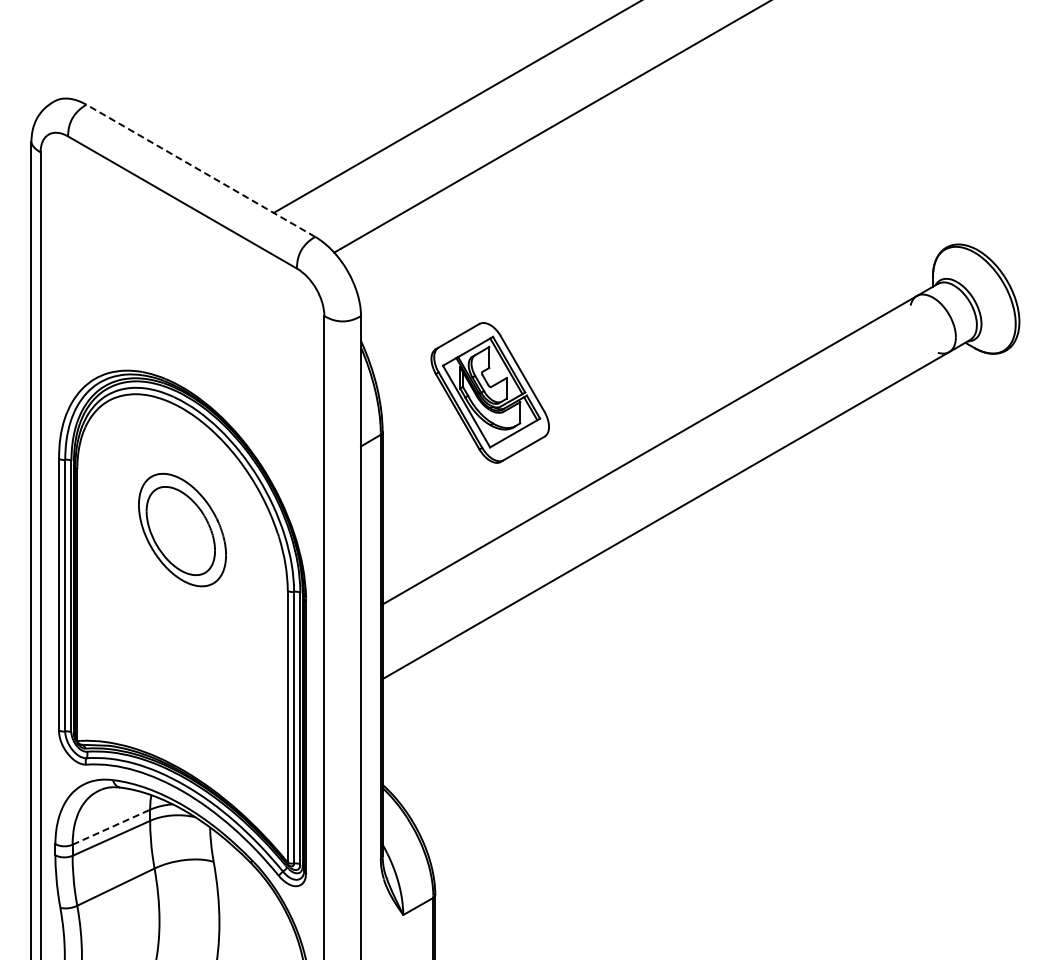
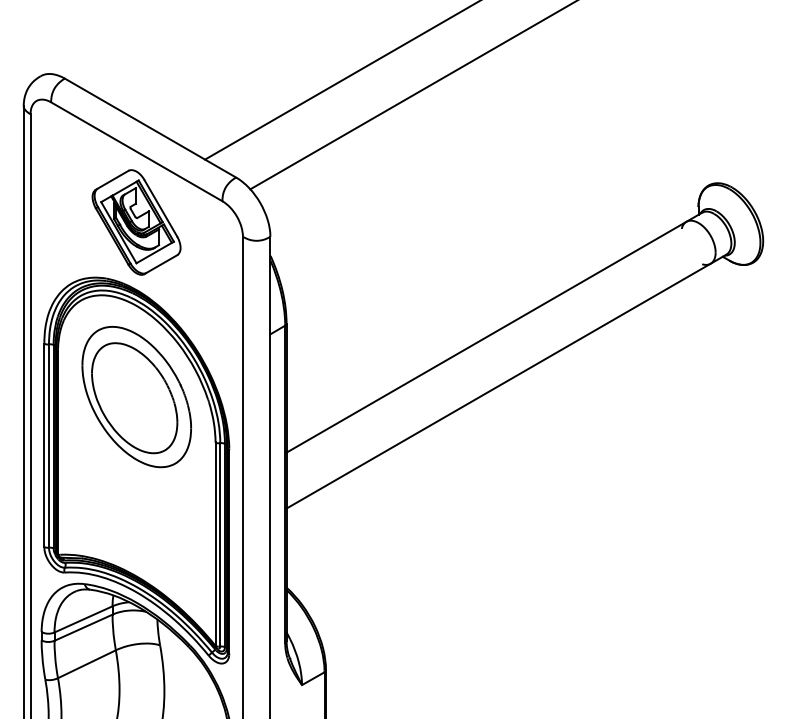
line: (200, 170) -> (150, 127), dashed -> solid
part: (489, 392) -> (136, 222), moved
part: (182, 529) -> (136, 396), size x1.67
line: (111, 827) -> (83, 619), dashed -> solid

